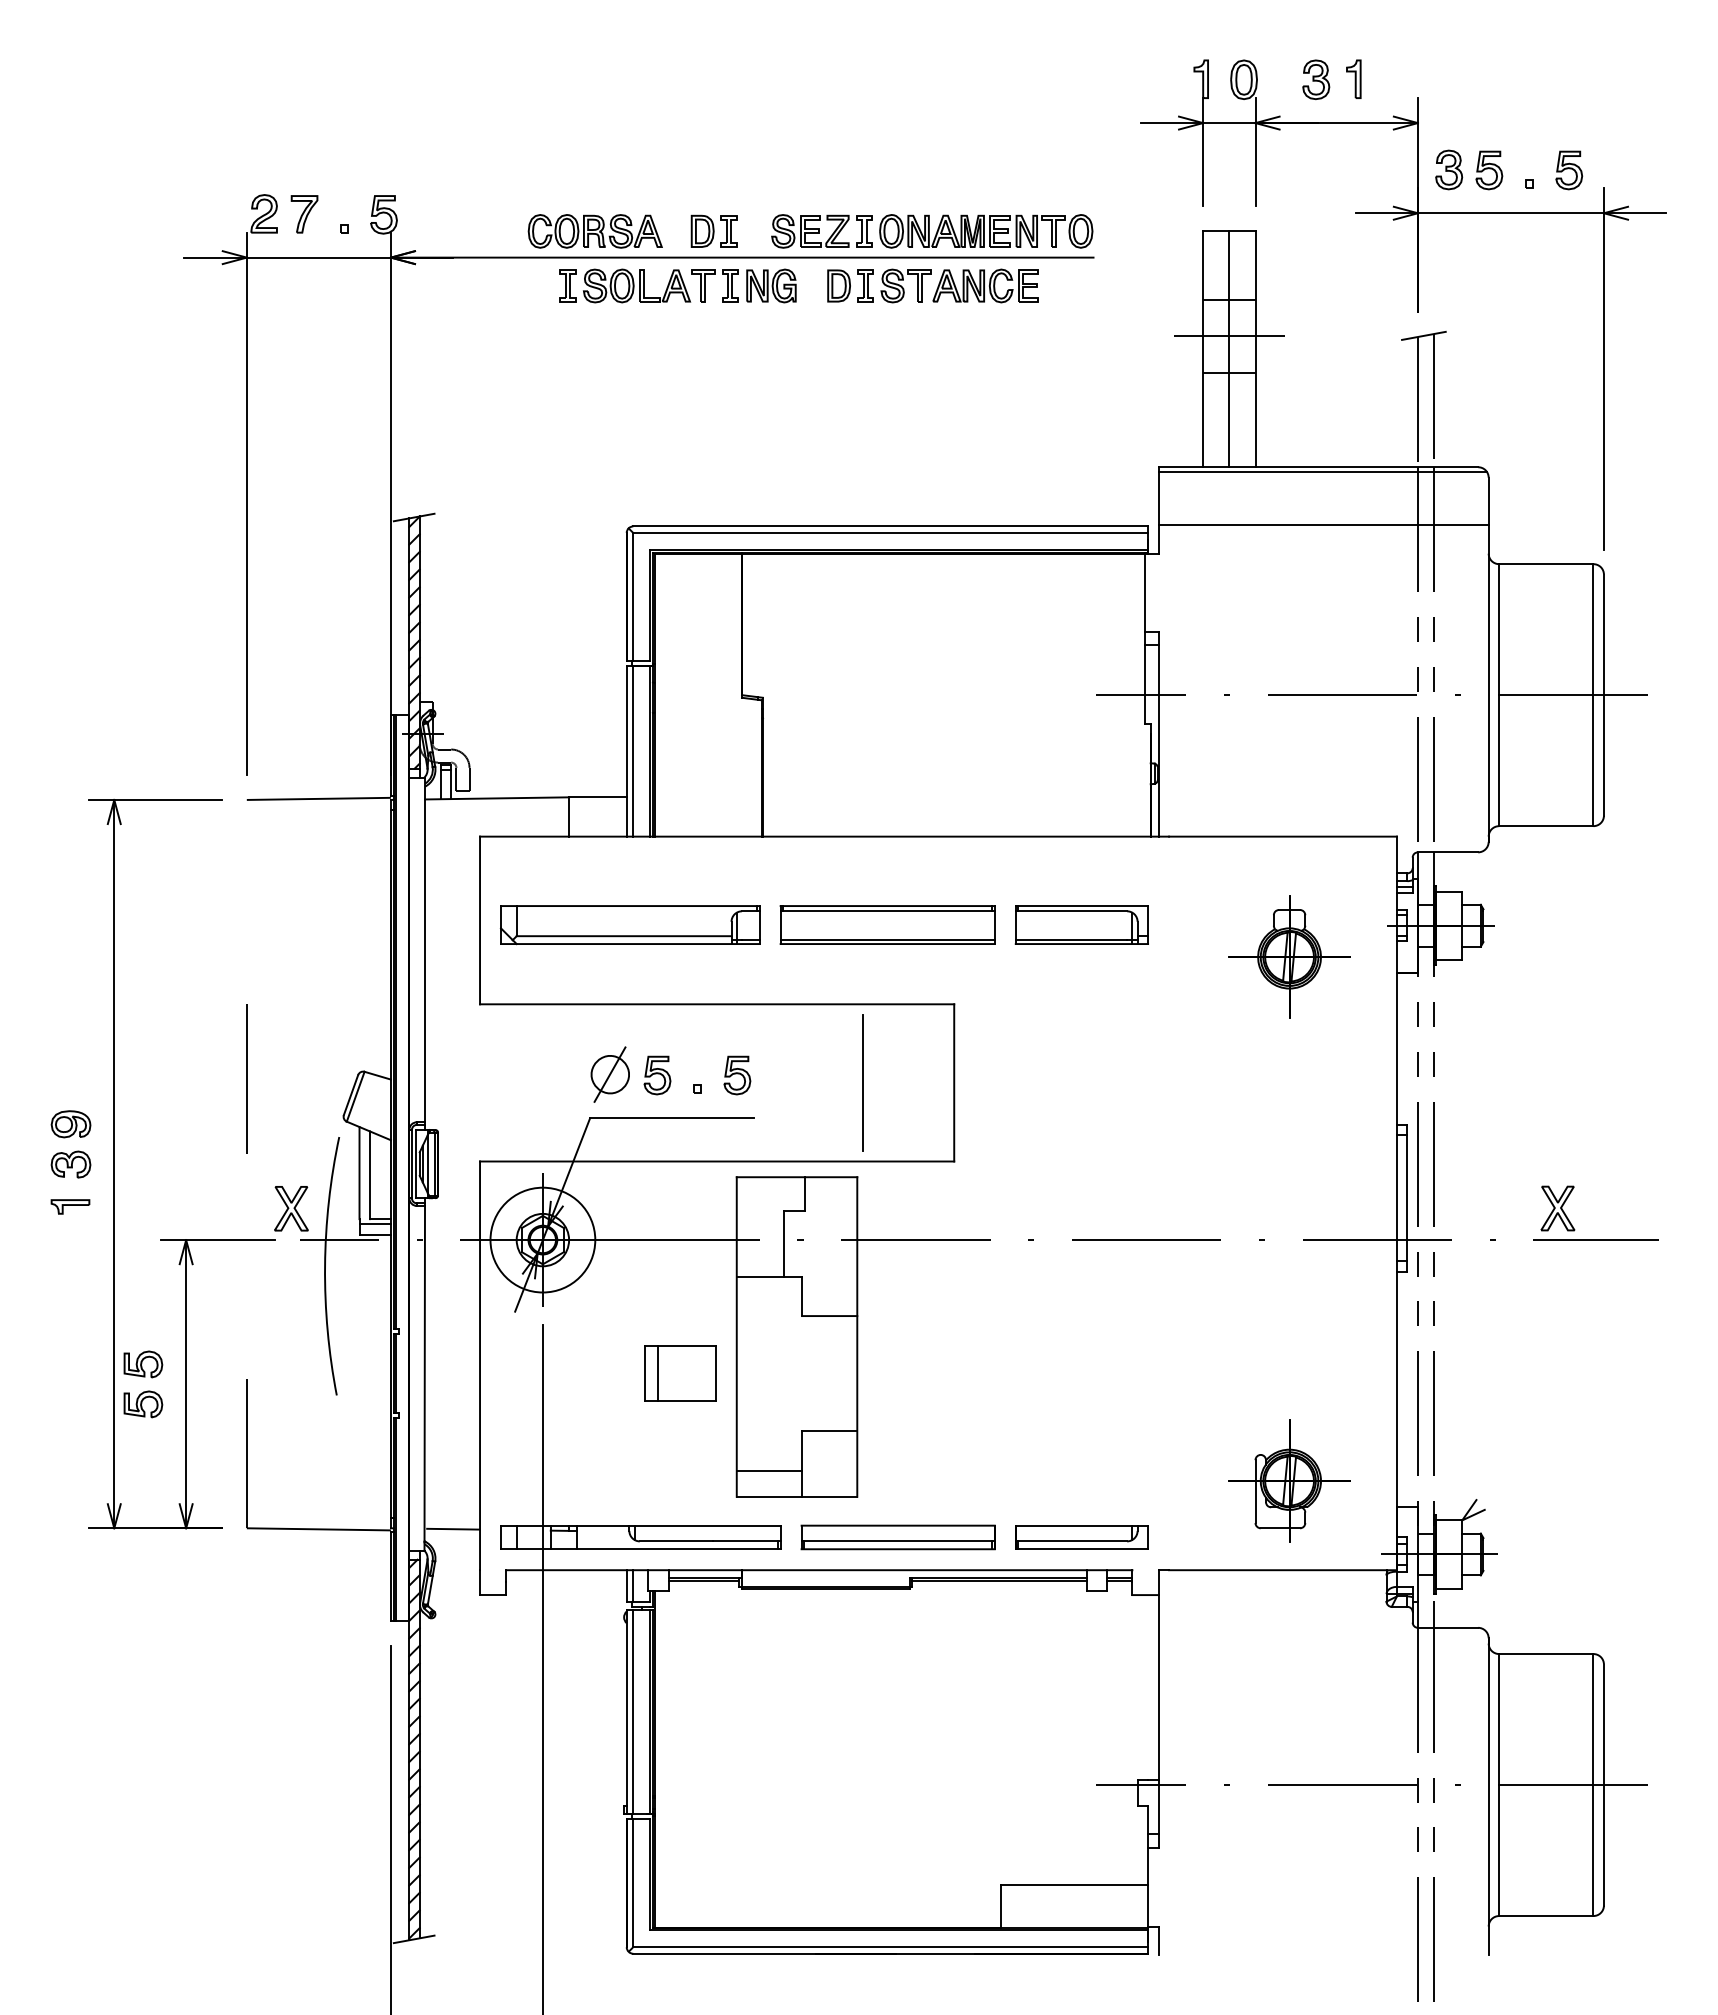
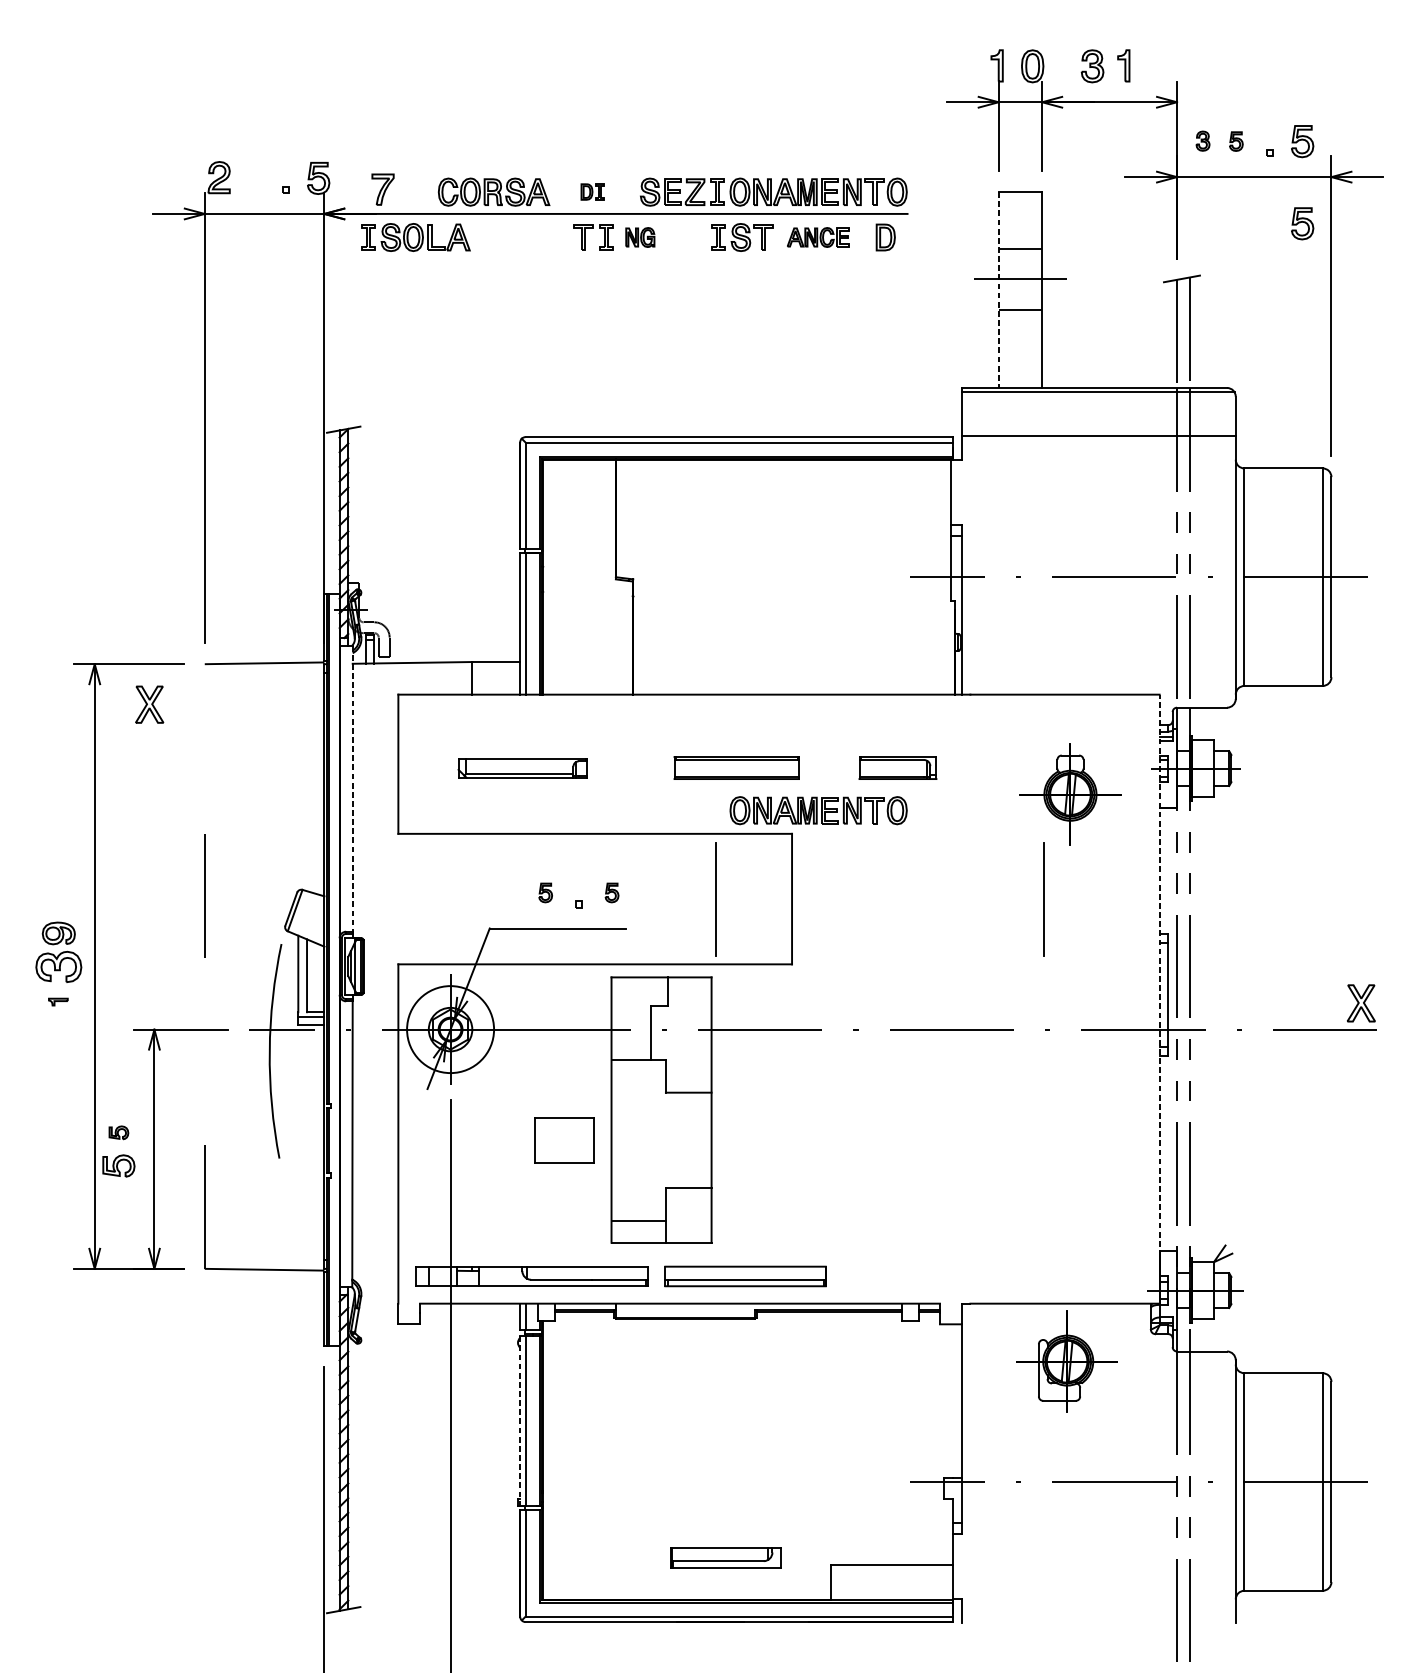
part: (1449, 169) -> (1203, 140), size x0.6
part: (1489, 170) -> (1236, 141), size x0.6
part: (304, 214) -> (382, 189), moved
part: (713, 230) -> (592, 191), size x0.6
part: (1569, 269) -> (1302, 223), added
part: (625, 285) -> (416, 237), moved
part: (771, 285) -> (640, 237), size x0.7
part: (838, 285) -> (885, 237), moved
part: (985, 285) -> (818, 237), size x0.7
line: (1203, 349) -> (999, 290), solid -> dashed
line: (1229, 349) -> (1020, 290), removed
part: (887, 924) -> (736, 767), size x0.7
part: (1081, 924) -> (897, 767), size x0.7
part: (629, 925) -> (522, 768), size x0.6
line: (425, 950) -> (353, 789), solid -> dashed
part: (986, 976) -> (818, 810), added
part: (609, 1074) -> (505, 892), removed
part: (657, 1075) -> (545, 892), size x0.6
part: (737, 1075) -> (612, 892), size x0.6
line: (1257, 1082) -> (1043, 898), added
part: (70, 1164) -> (58, 966), size x1.4
line: (1396, 1174) -> (1159, 975), solid -> dashed
part: (70, 1206) -> (58, 1001), size x0.6
part: (291, 1208) -> (149, 704), moved
part: (1557, 1208) -> (1360, 1003), moved
part: (143, 1364) -> (118, 1132), size x0.6
line: (658, 1373) -> (546, 1140), removed
part: (1289, 1480) -> (1067, 1361), moved
line: (453, 1528) -> (376, 1269), removed
part: (1081, 1537) -> (725, 1557), moved
line: (626, 1712) -> (519, 1421), solid -> dashed

